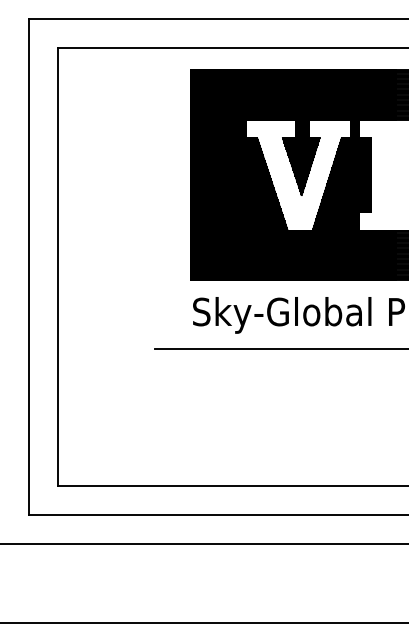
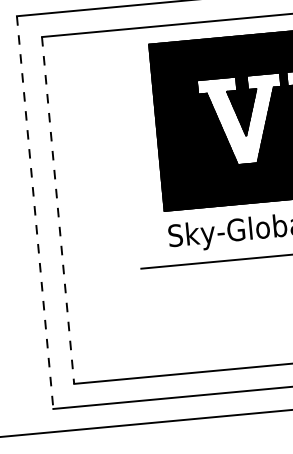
line: (28, 266) -> (34, 212), solid -> dashed
line: (57, 266) -> (57, 210), solid -> dashed

